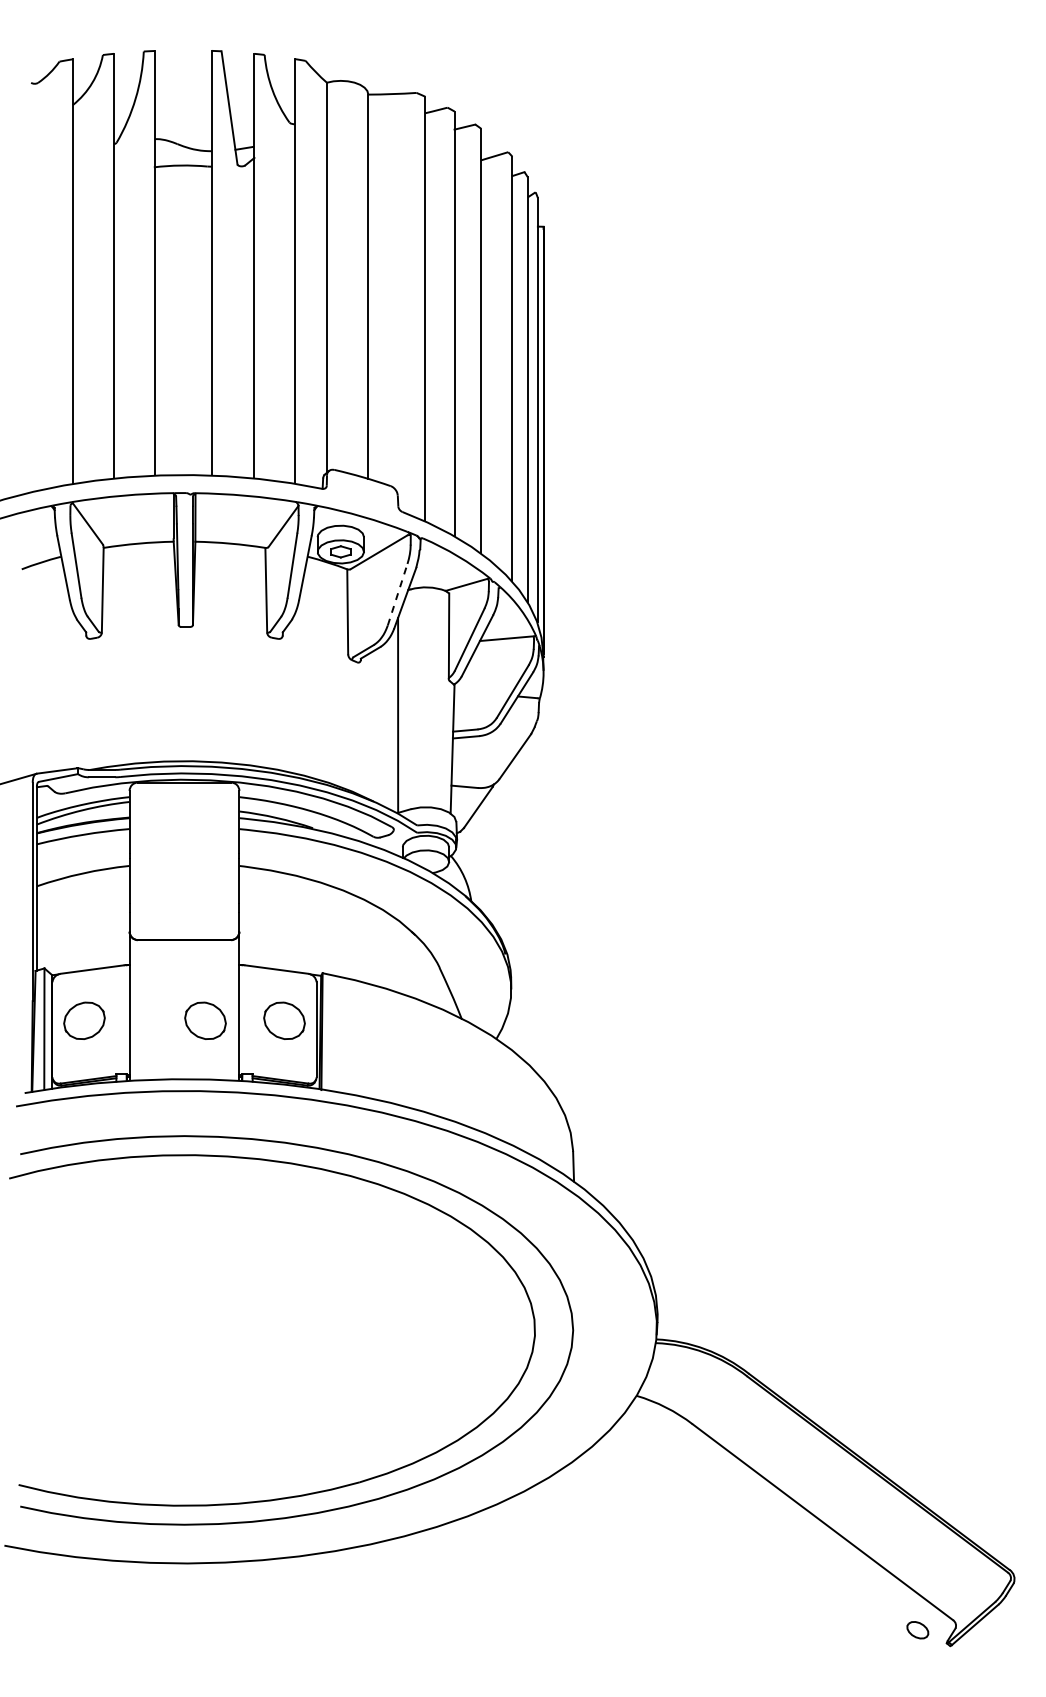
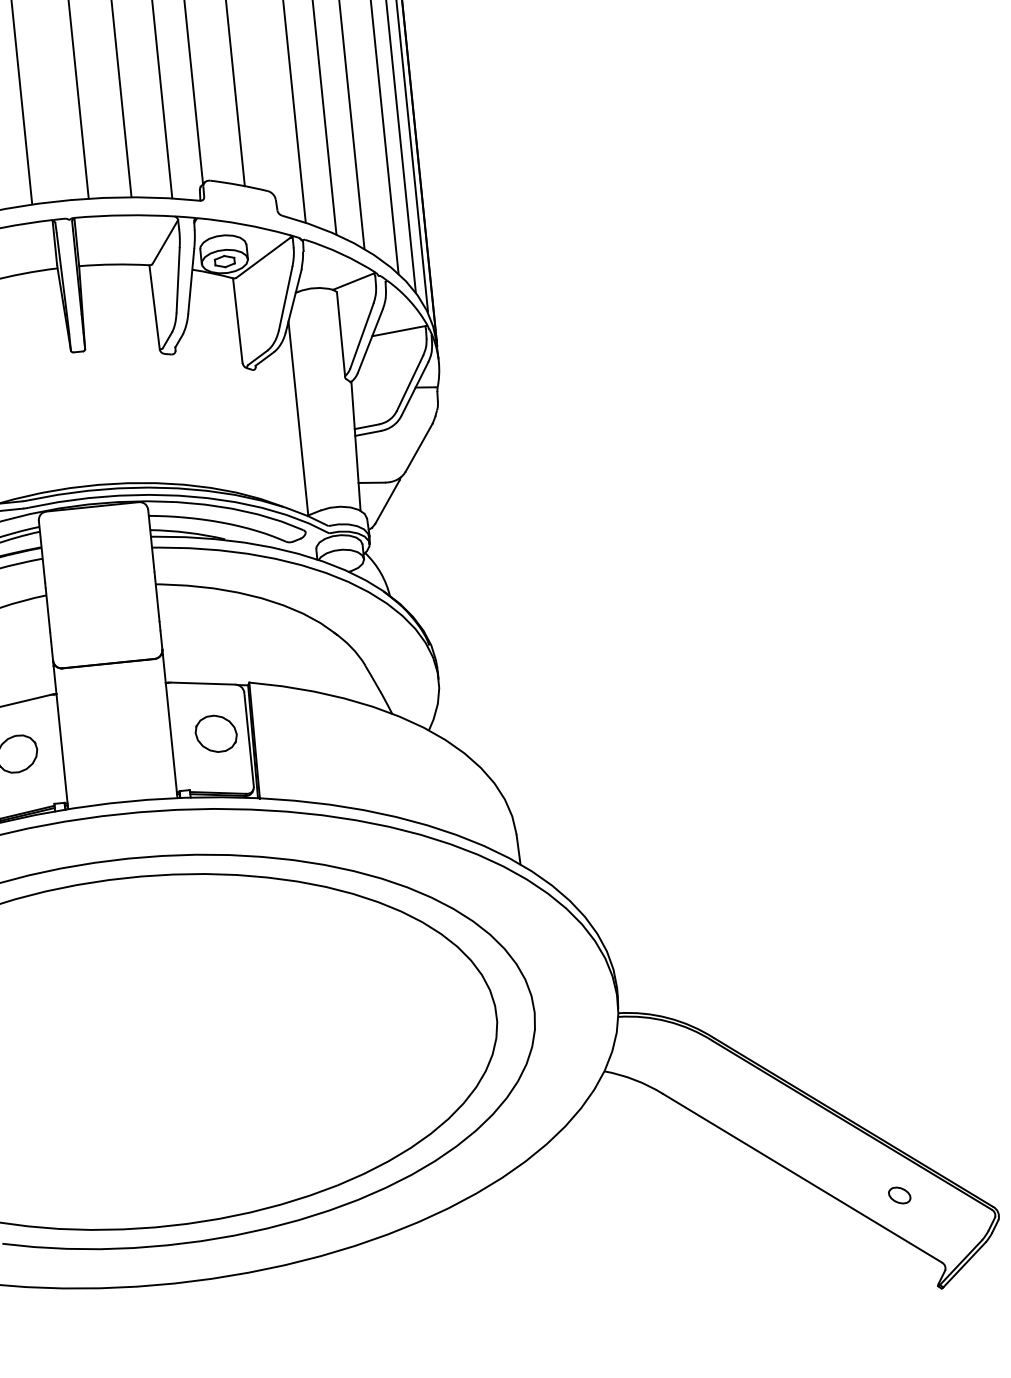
line: (397, 594) -> (285, 298), dashed -> solid
part: (205, 1020) -> (137, 741), removed
part: (917, 1630) -> (899, 1195), moved

